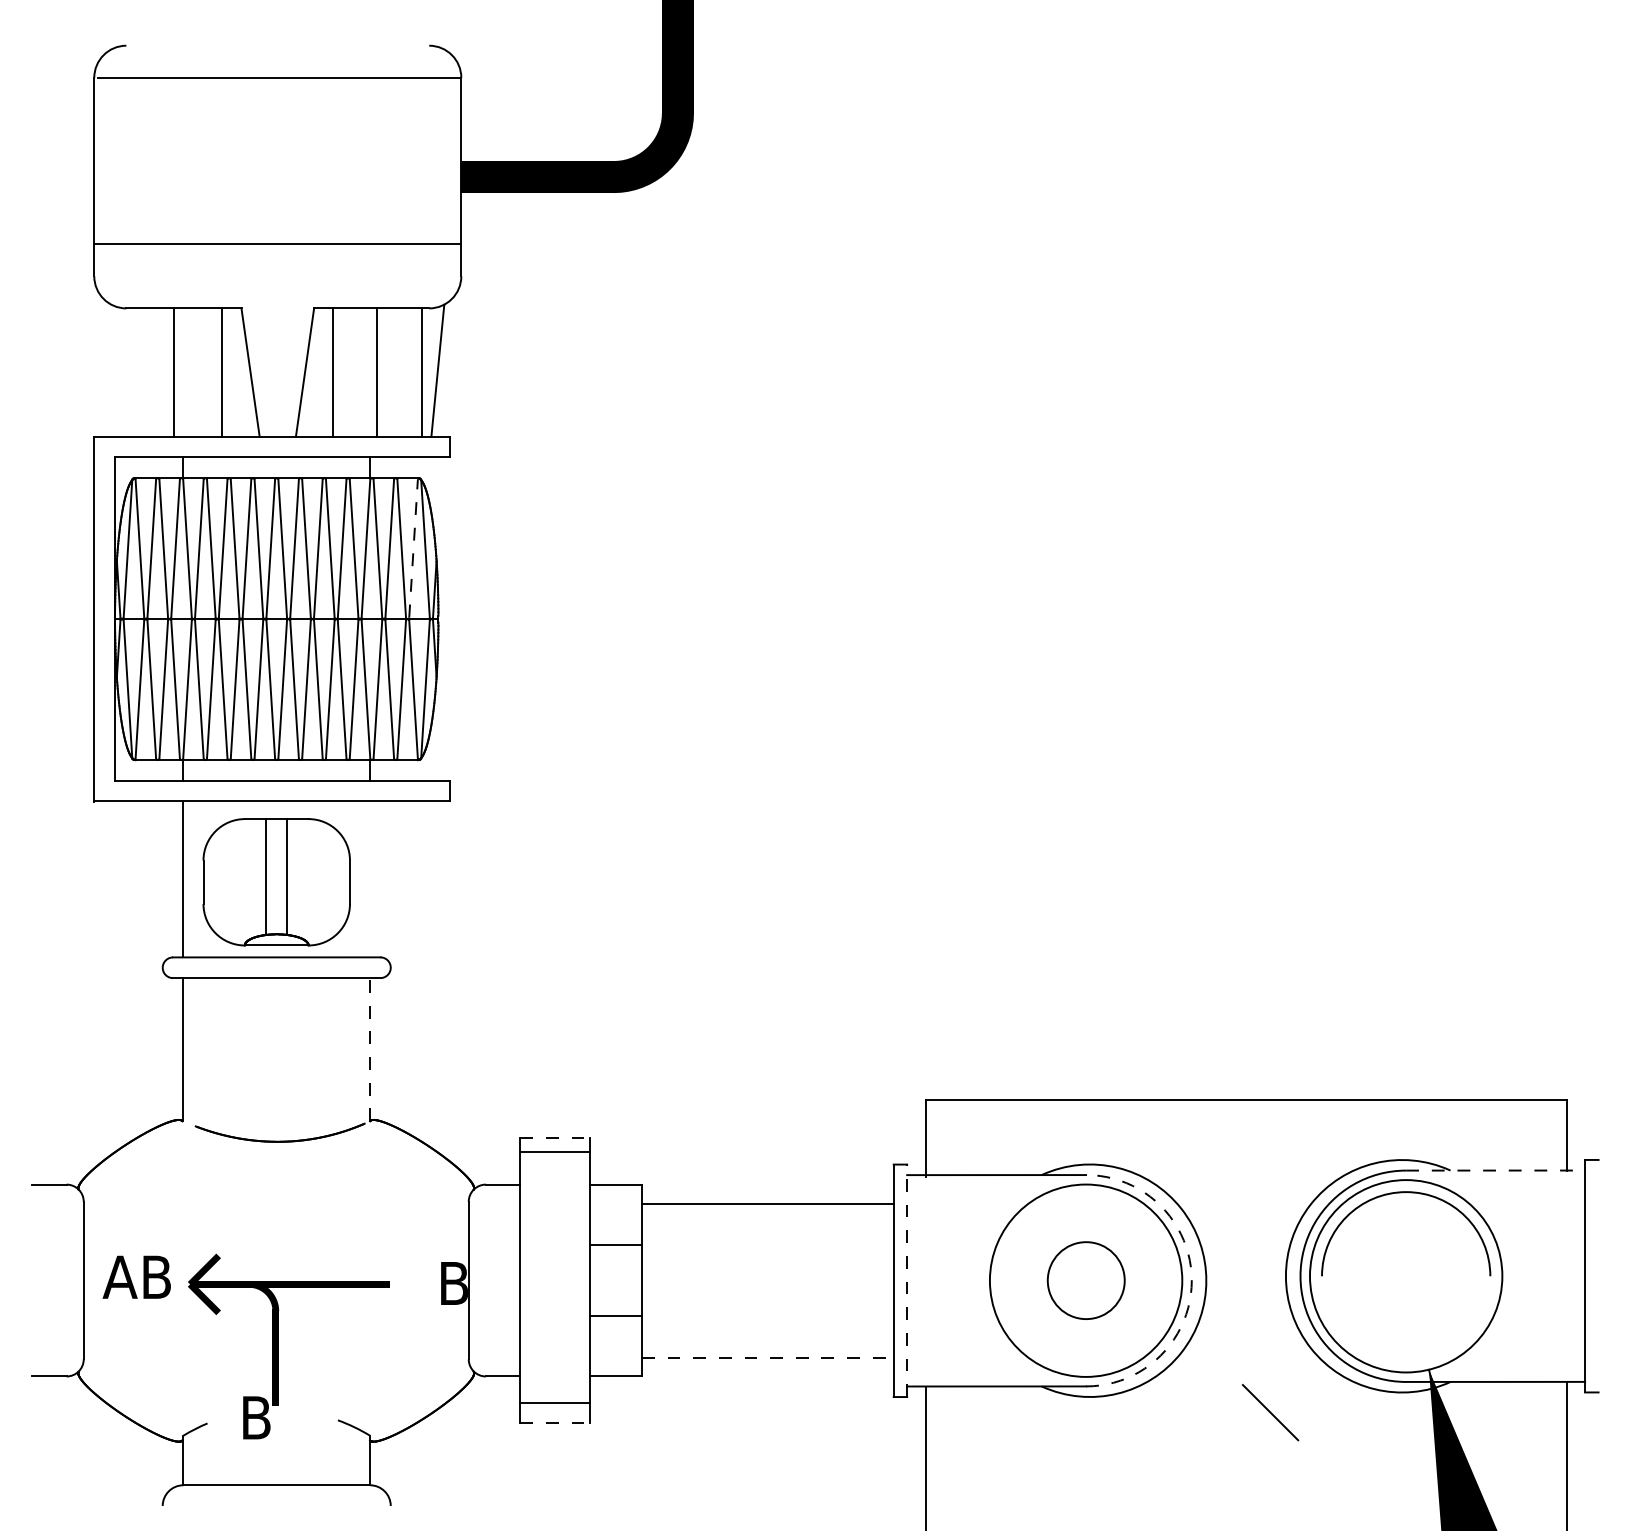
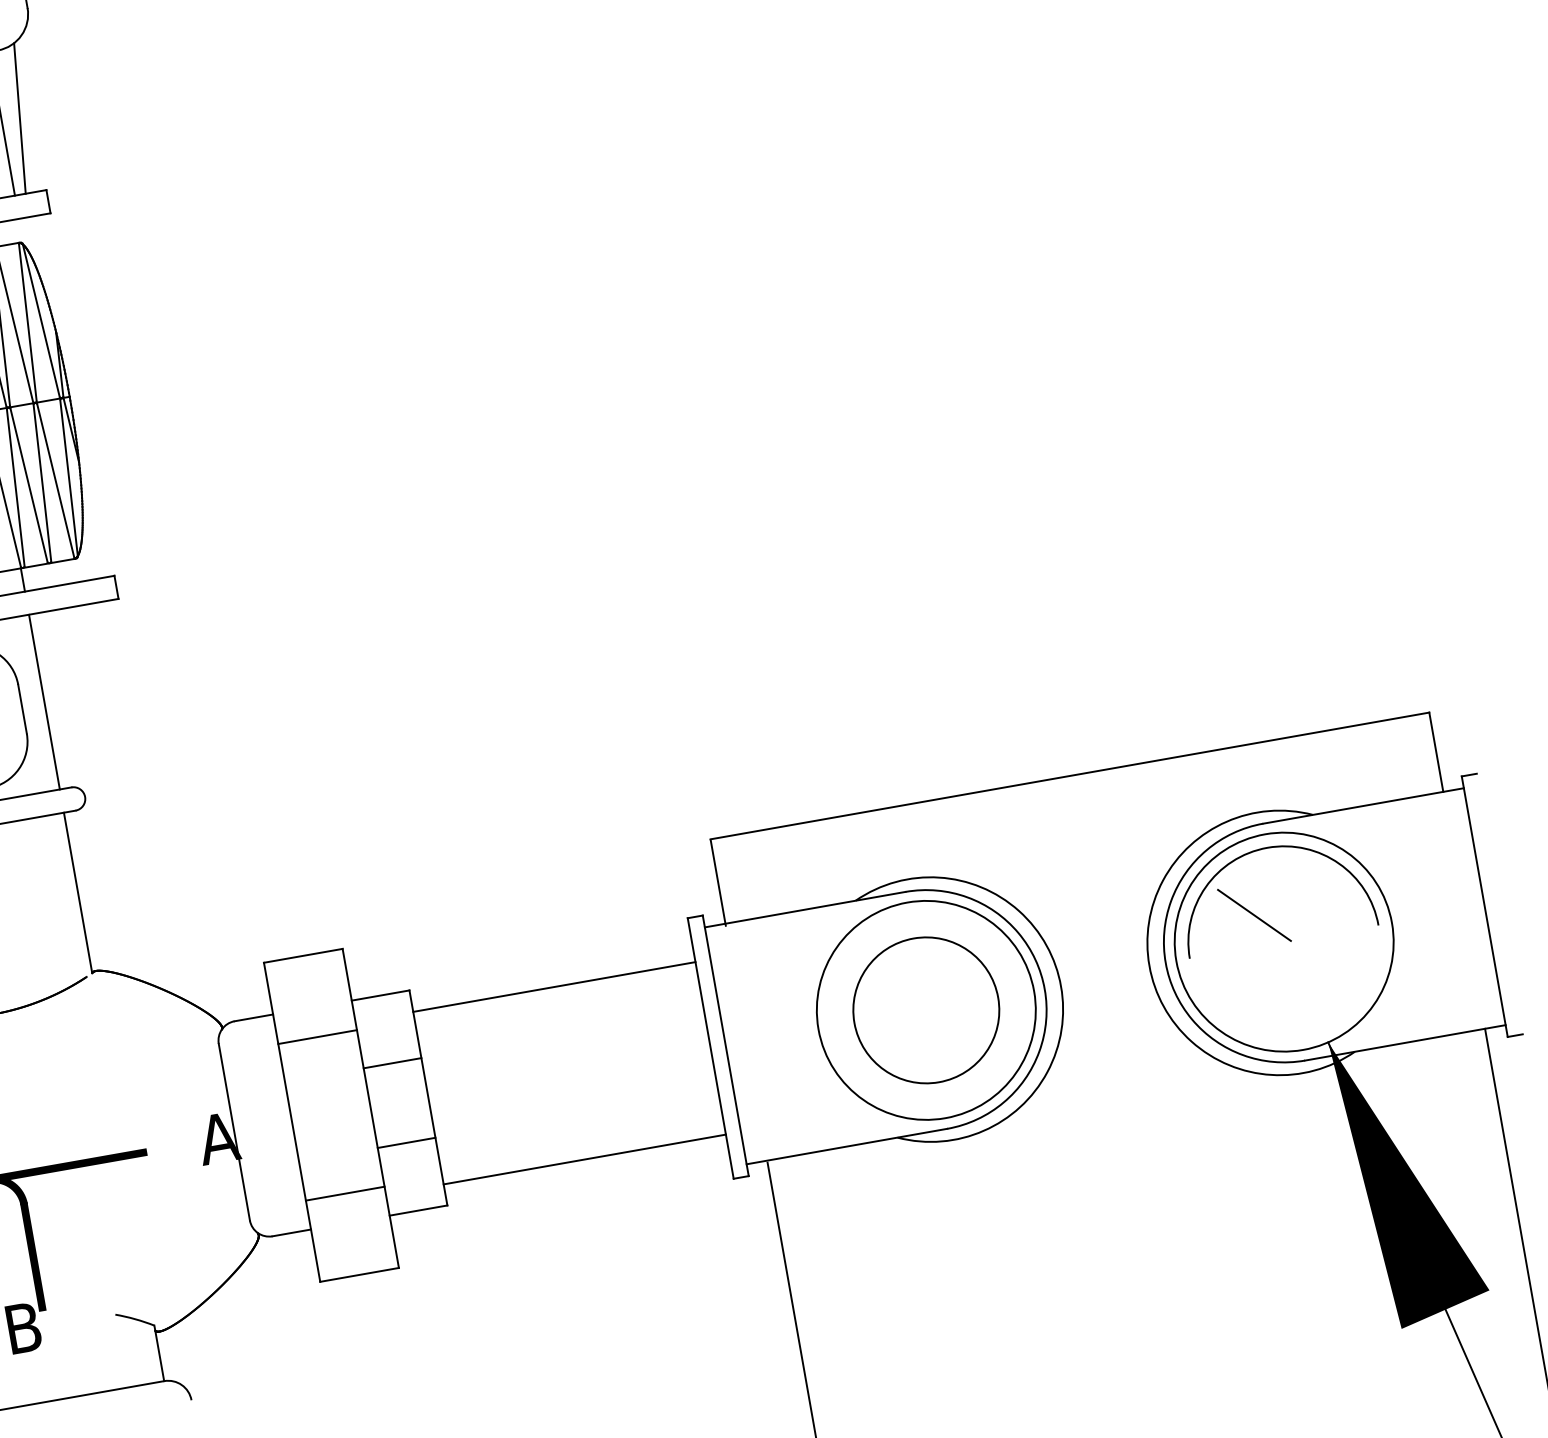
line: (413, 548) -> (27, 322), dashed -> solid
line: (370, 879) -> (44, 702), added
line: (370, 1049) -> (78, 892), dashed -> solid
line: (555, 1138) -> (303, 955), dashed -> solid
line: (555, 1151) -> (317, 1036), moved
line: (1496, 1170) -> (1364, 805), dashed -> solid
line: (907, 1280) -> (726, 1045), dashed -> solid
circle: (1086, 1280) -> (926, 1010), size x1.67
arc: (1191, 1280) -> (1044, 989), dashed -> solid
text: (453, 1283) -> (217, 1138), B -> A
line: (767, 1357) -> (584, 1159), dashed -> solid
line: (555, 1402) -> (345, 1193), moved
line: (1270, 1412) -> (1254, 915), moved
line: (555, 1423) -> (359, 1275), dashed -> solid

